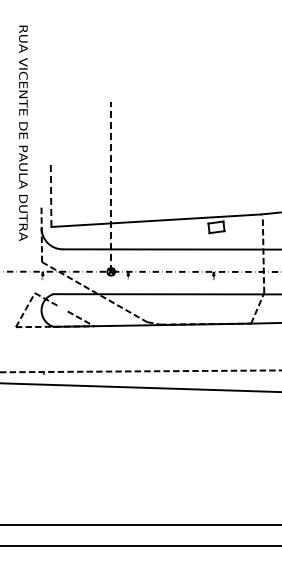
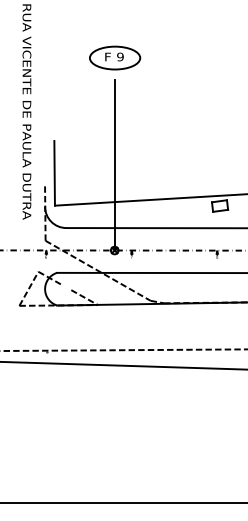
part: (111, 79) -> (115, 58), added
line: (111, 186) -> (115, 165), dashed -> solid
line: (51, 194) -> (55, 173), dashed -> solid

